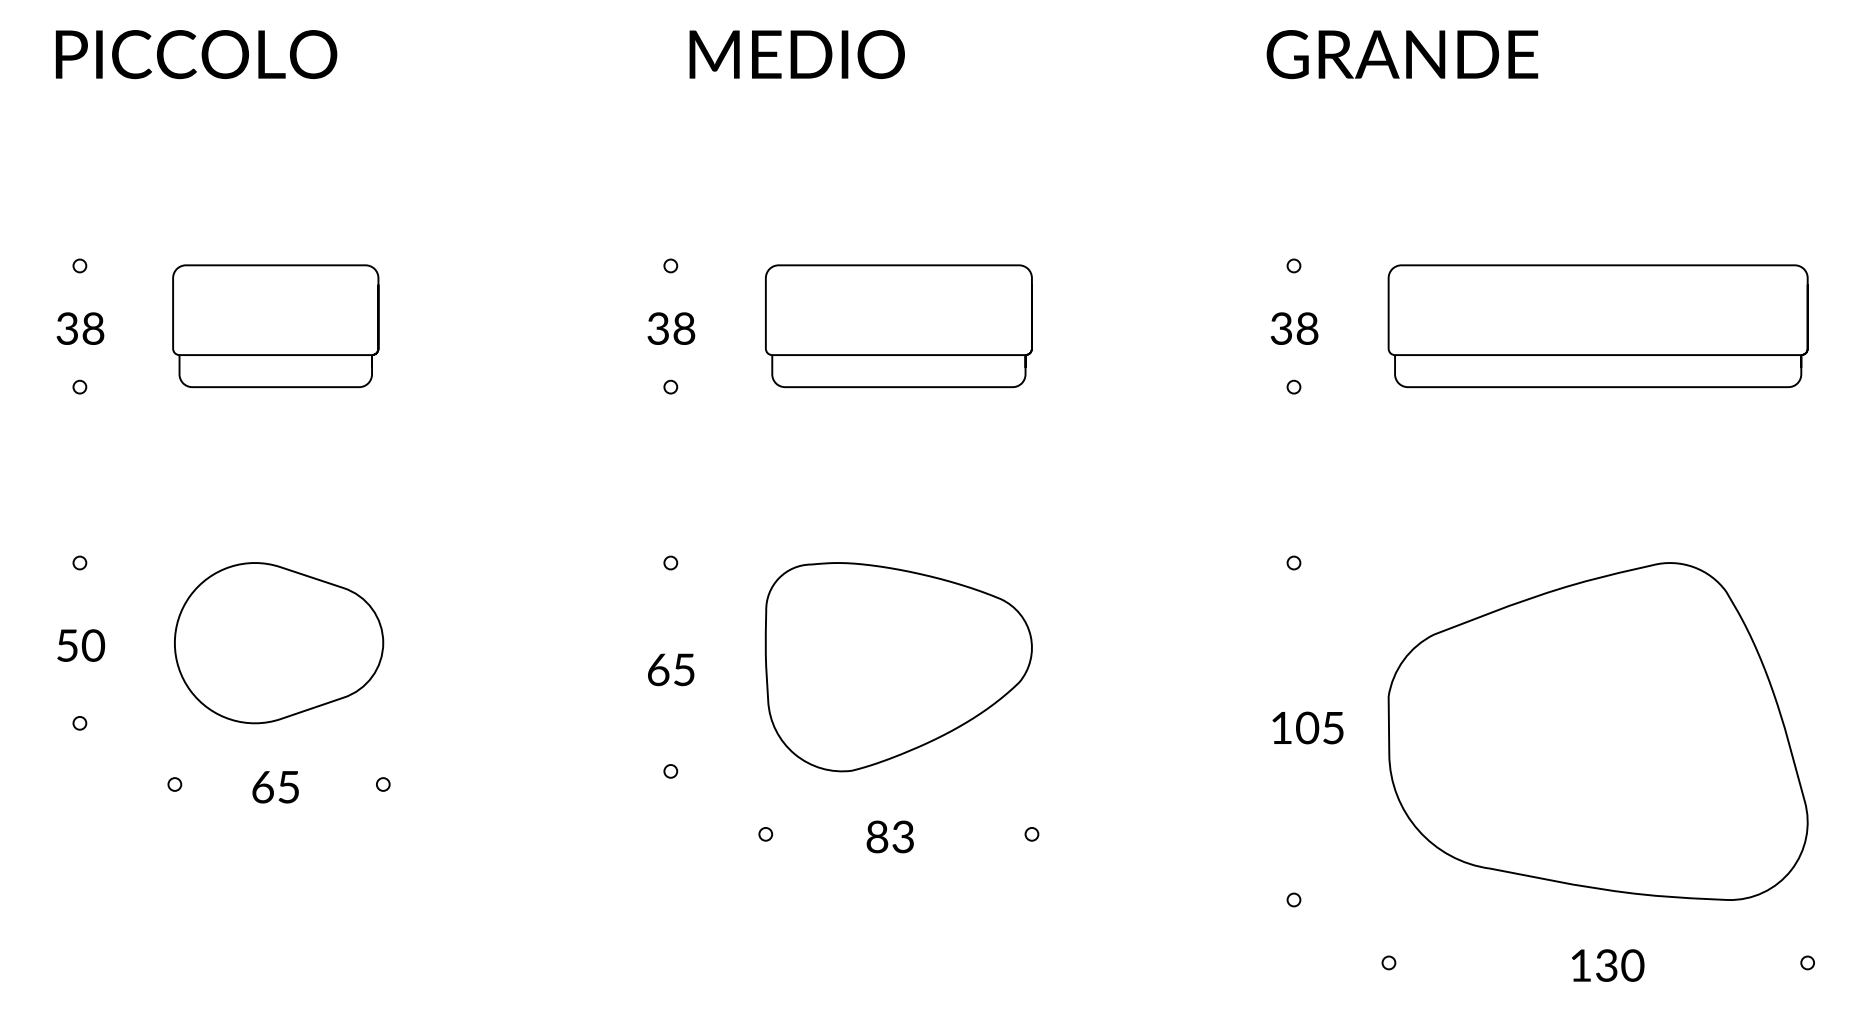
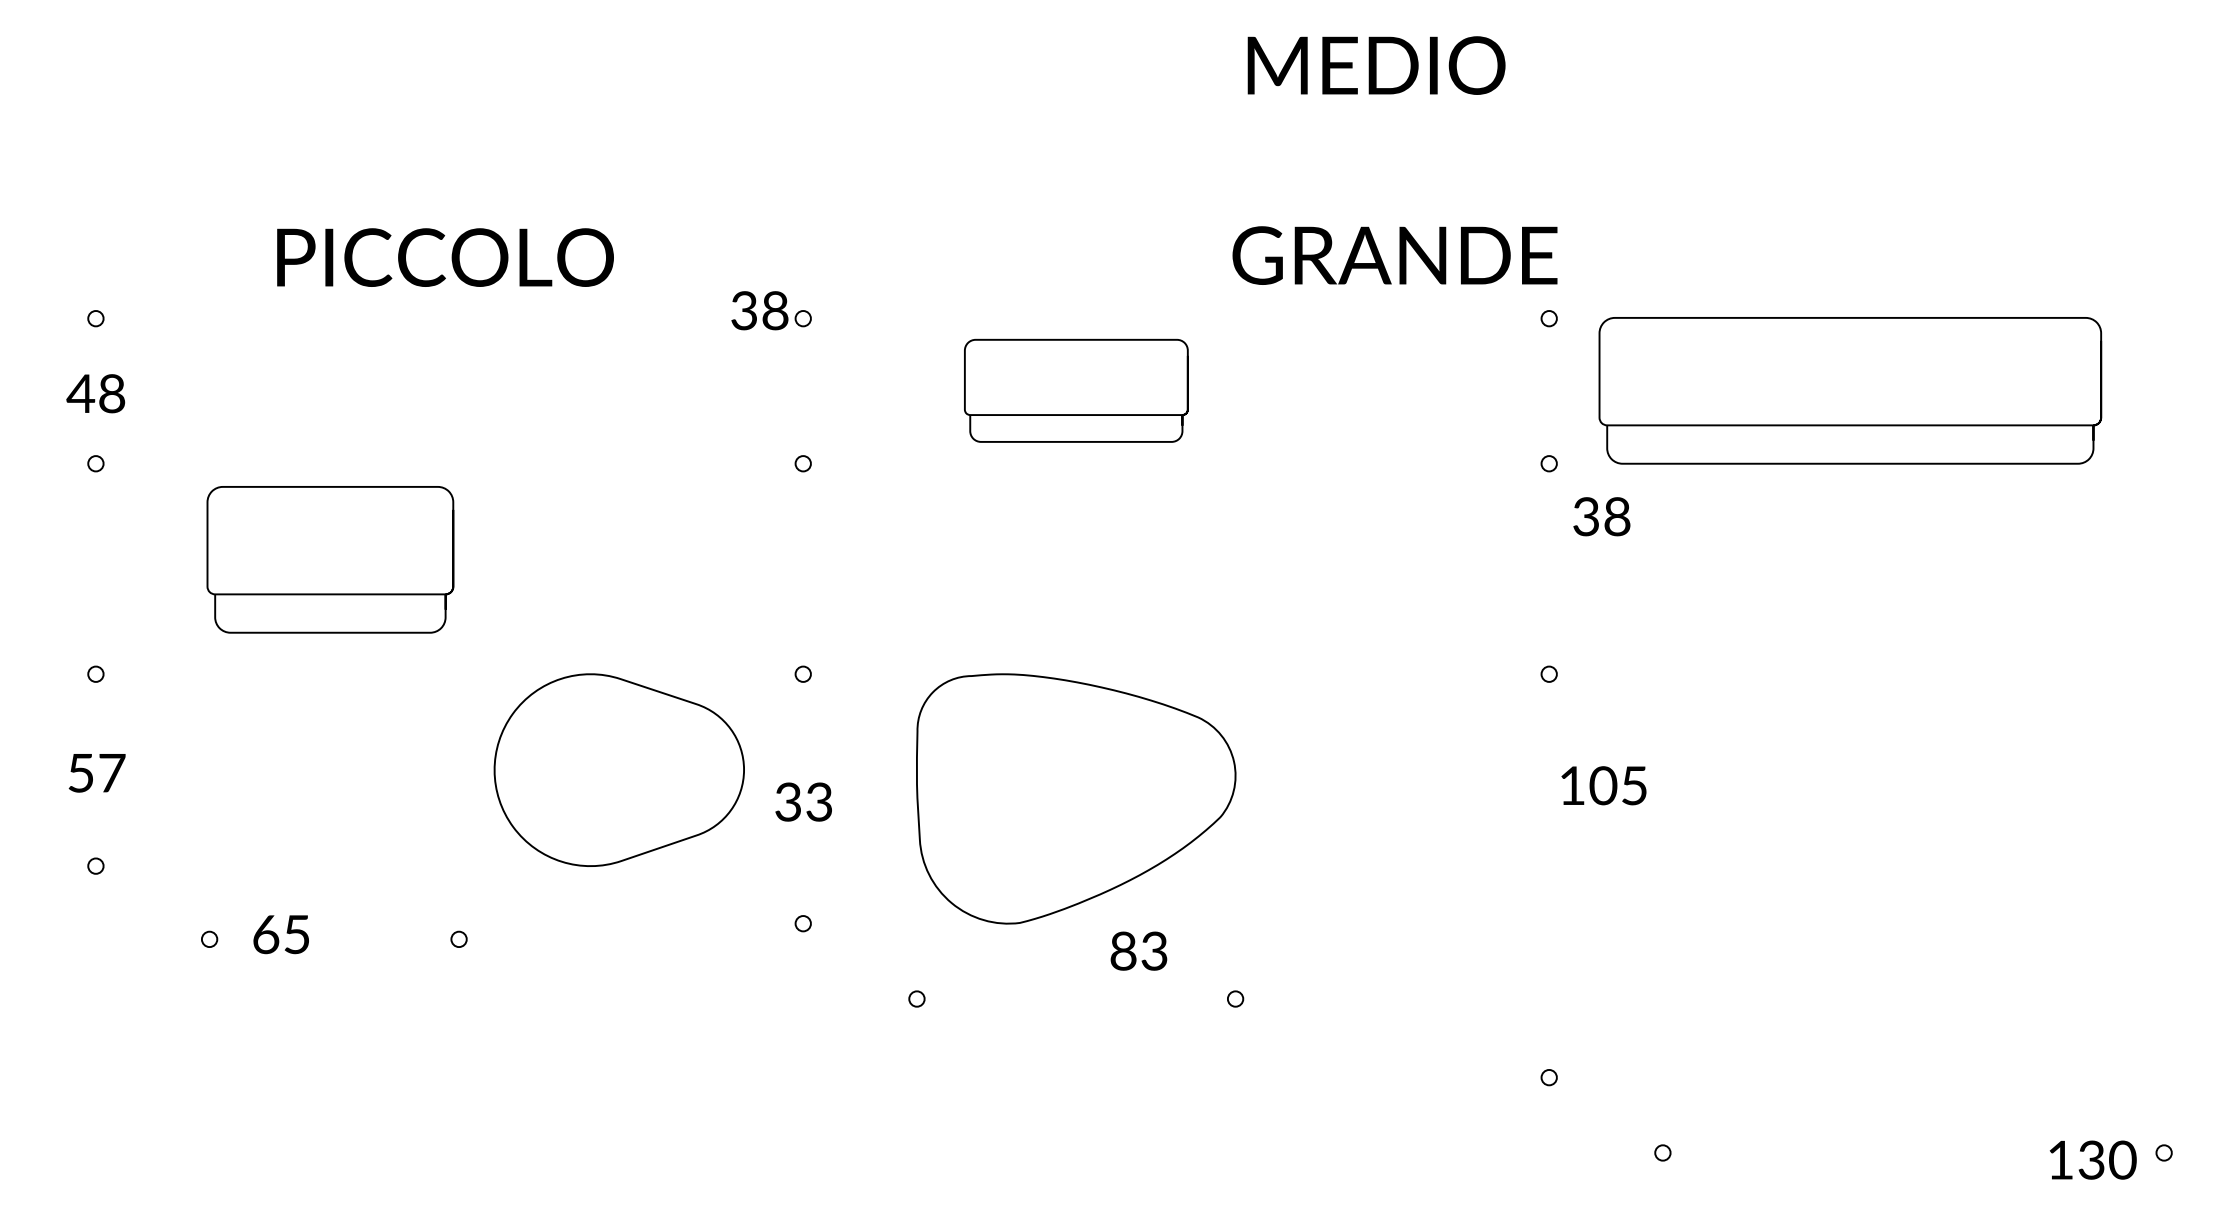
text: (196, 54) -> (445, 257), moved
text: (797, 54) -> (1376, 65), moved
text: (1401, 54) -> (1394, 255), moved
part: (275, 325) -> (330, 559), moved
part: (899, 325) -> (1076, 390), size x0.7
part: (1598, 325) -> (1850, 390), moved
text: (67, 328) -> (80, 393), 38 -> 48
text: (671, 328) -> (759, 310), moved
text: (1294, 328) -> (1601, 516), moved
part: (278, 642) -> (618, 769), moved
text: (93, 645) -> (112, 772), 50 -> 57
text: (671, 669) -> (803, 801), 65 -> 33
text: (1307, 727) -> (1603, 785), moved
part: (1598, 731) -> (1913, 875), removed
text: (275, 787) -> (280, 934), moved
text: (889, 836) -> (1138, 950), moved
text: (1607, 965) -> (2092, 1159), moved

